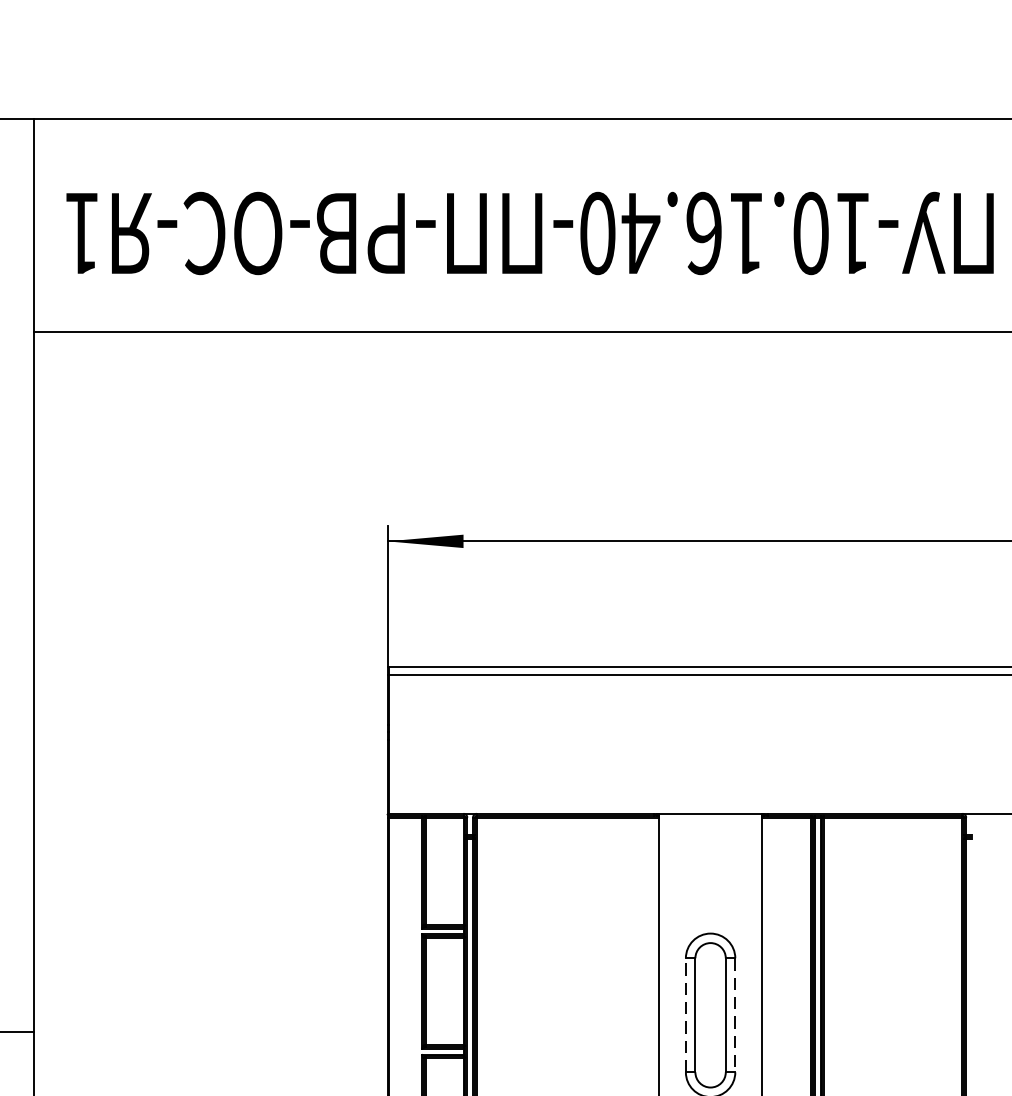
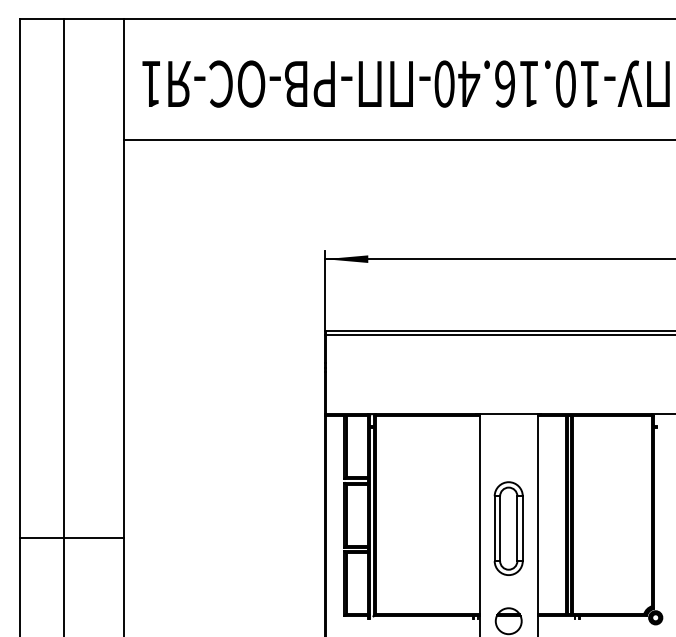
line: (685, 1015) -> (494, 528), dashed -> solid
line: (734, 1016) -> (522, 529), dashed -> solid

